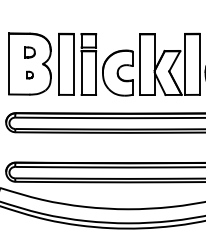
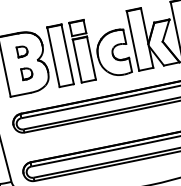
part: (29, 74) -> (26, 73), size x1.67

